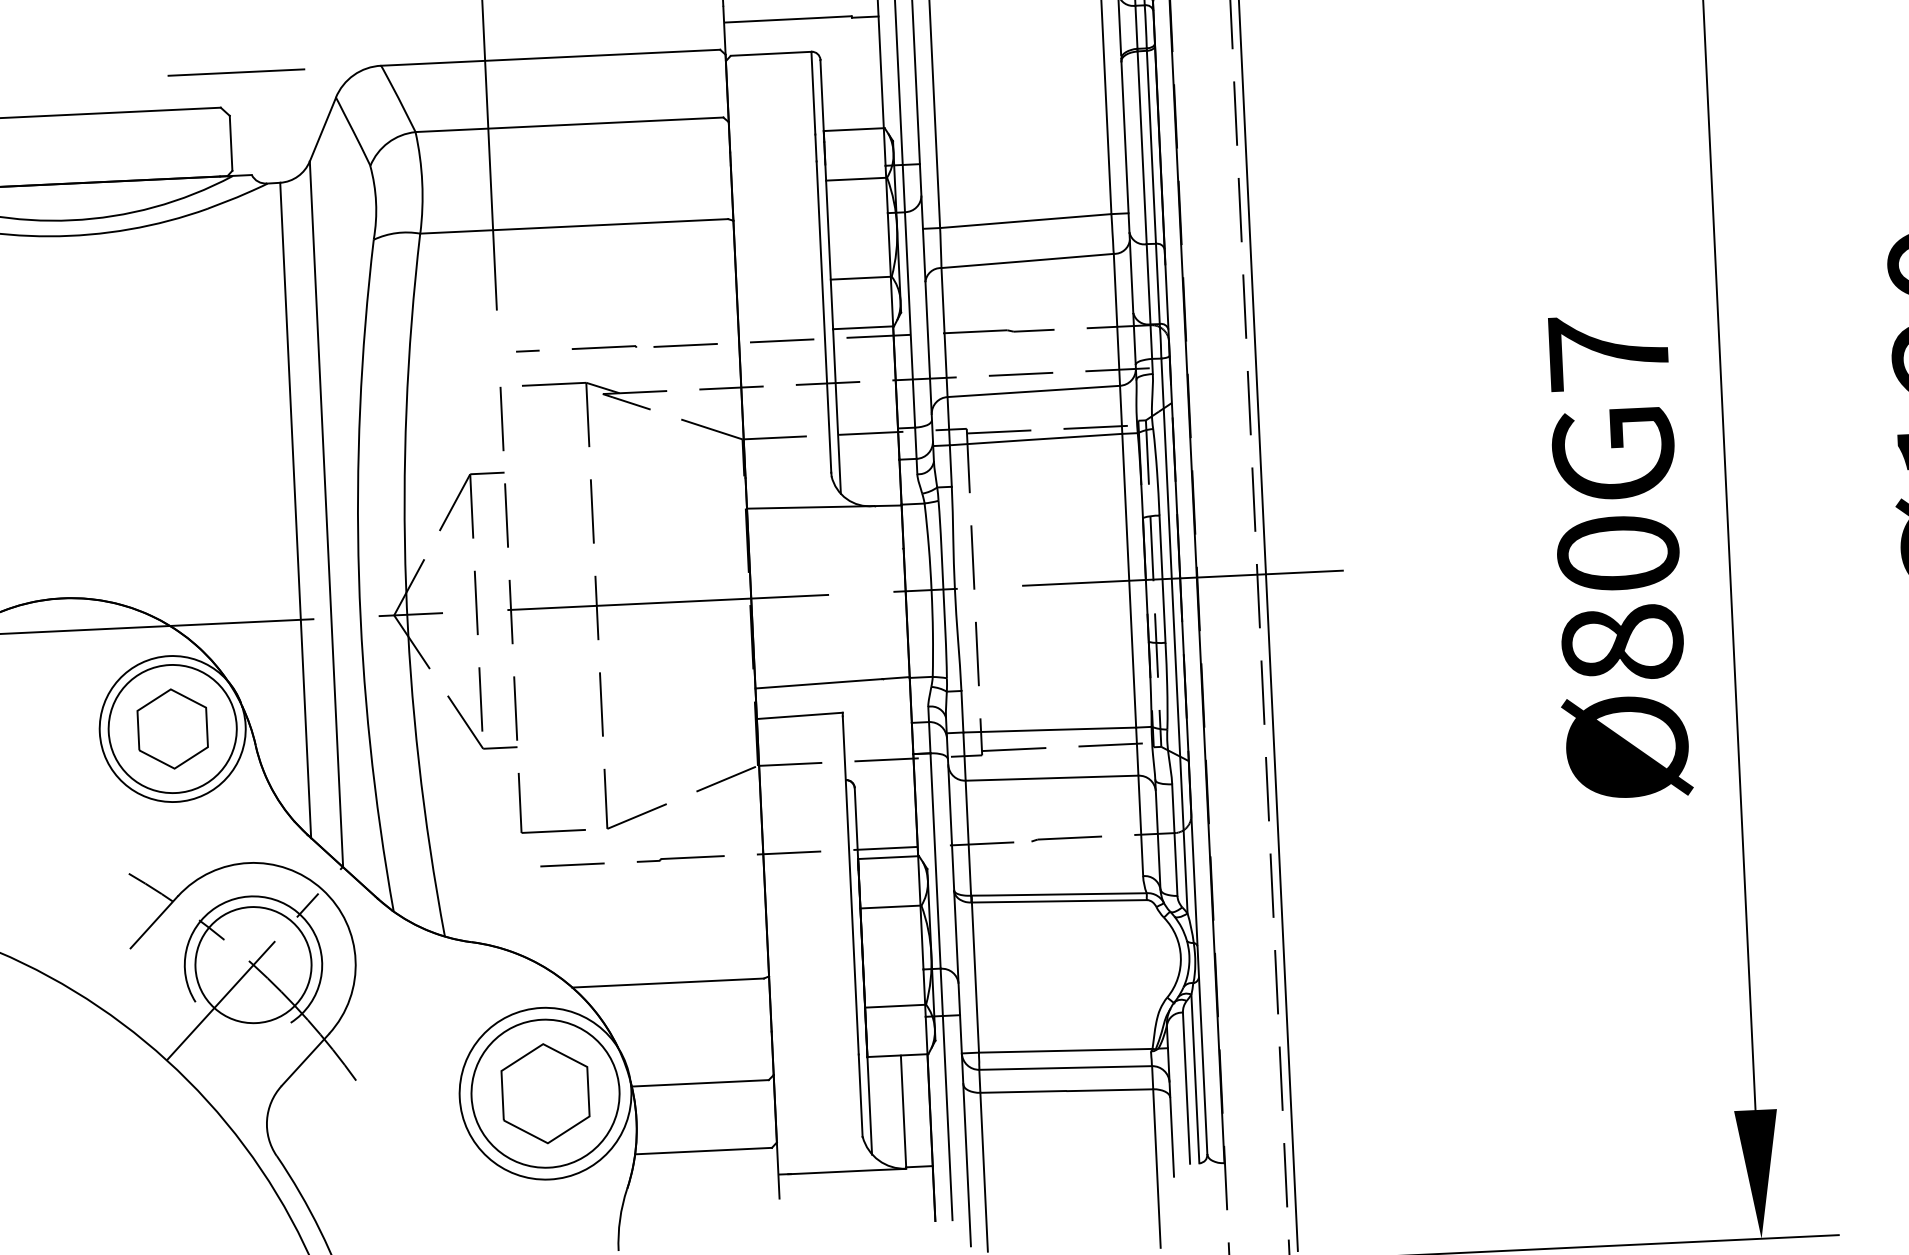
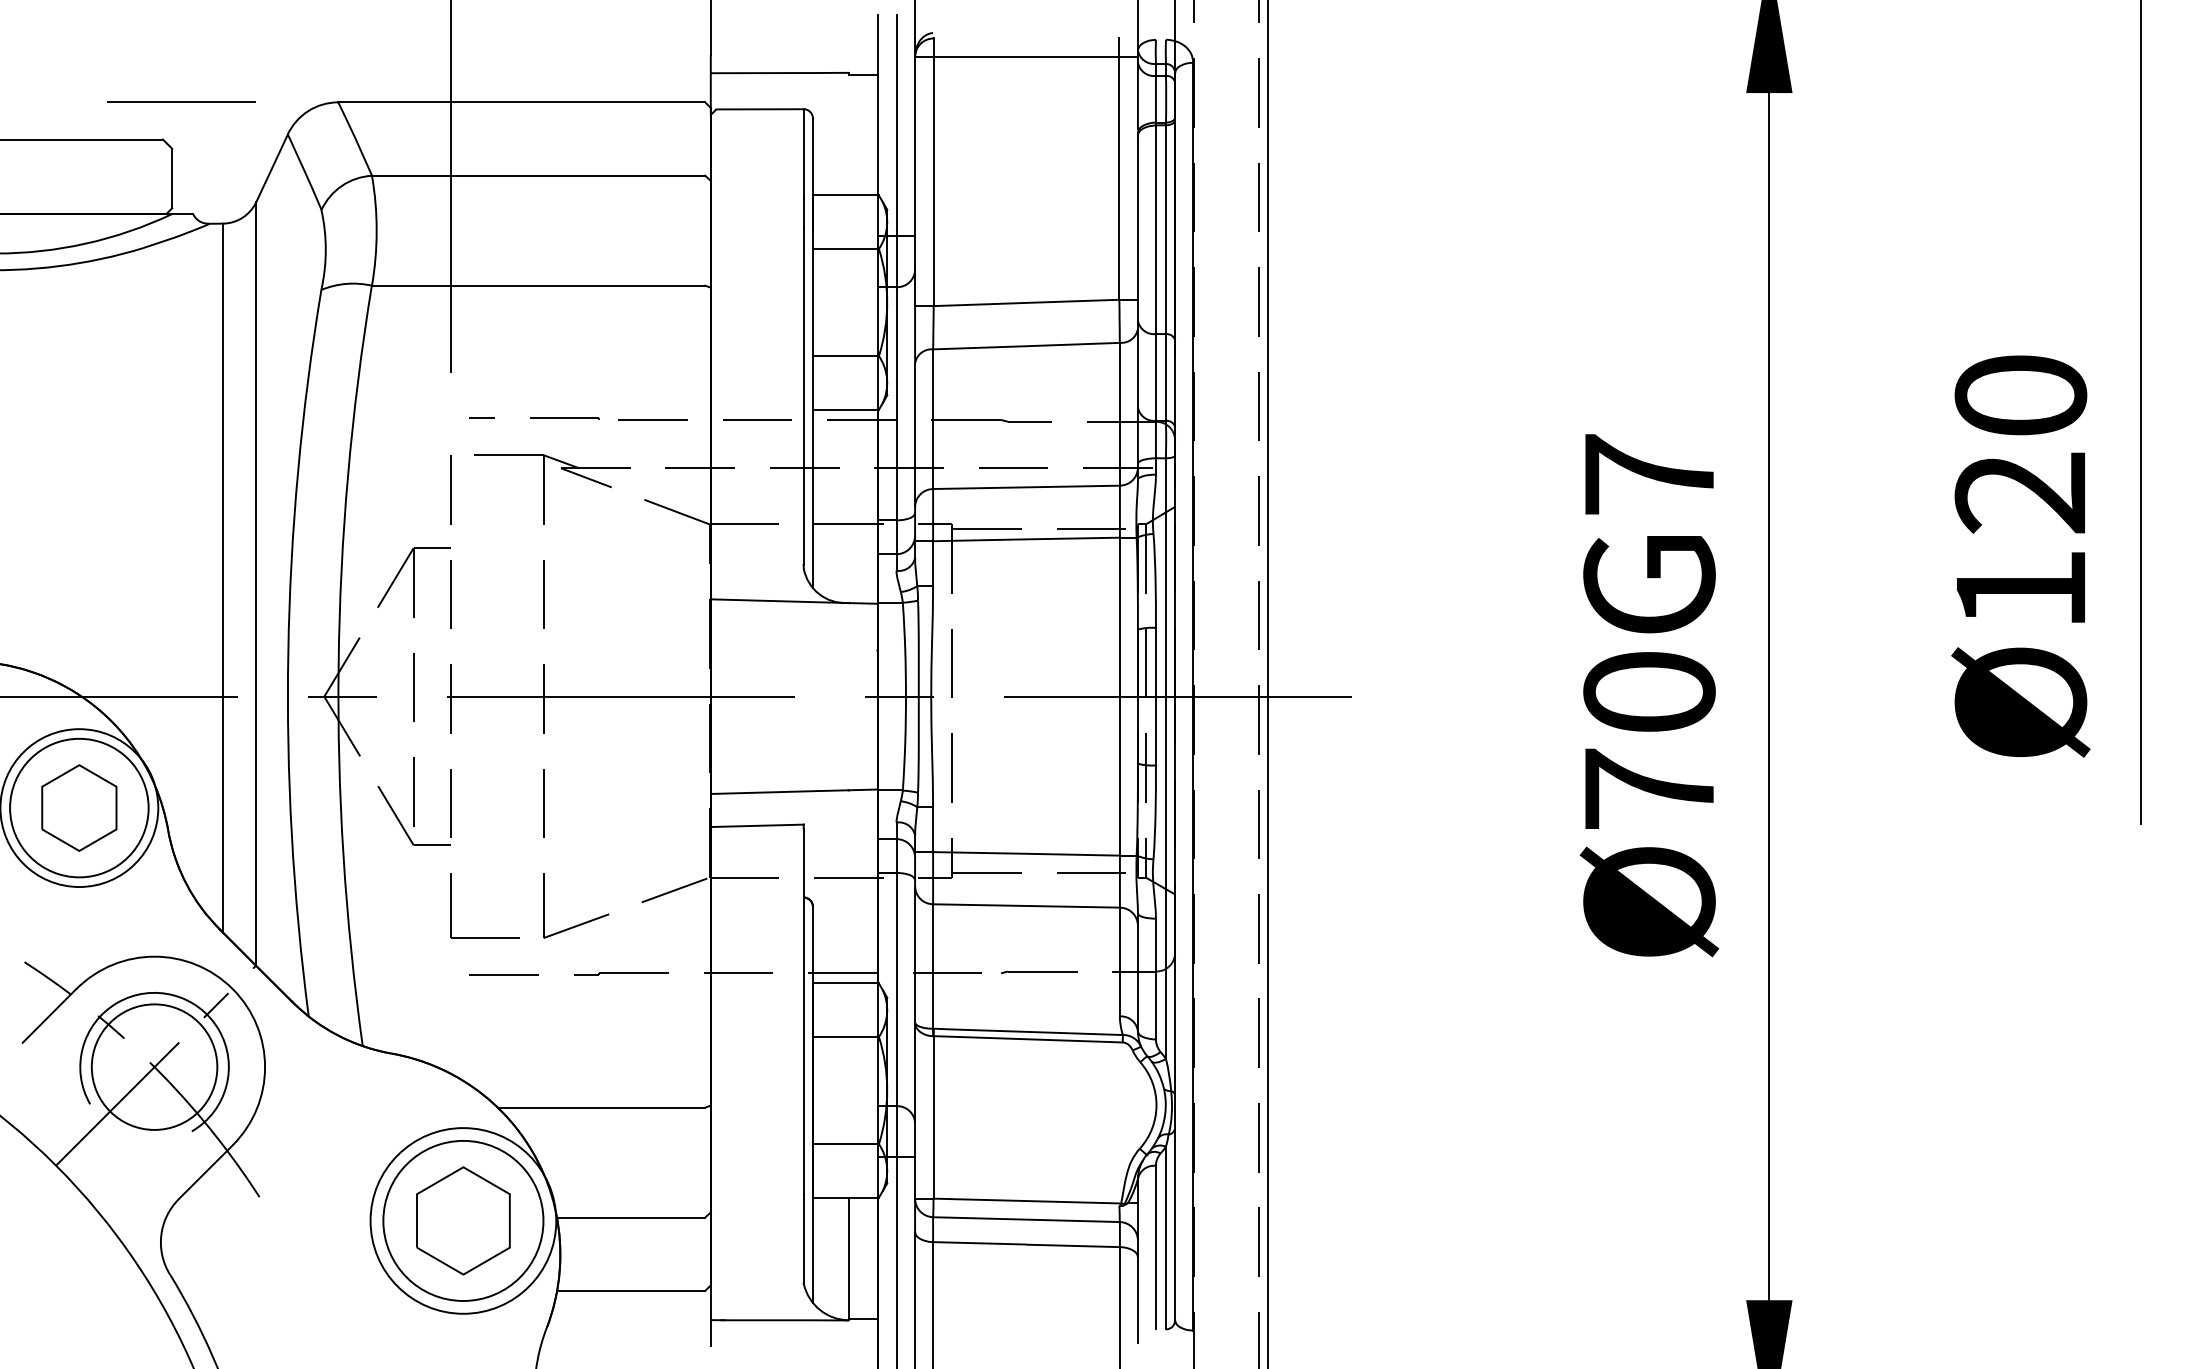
text: (1622, 642) -> (1649, 788), Ø80G7 -> Ø70G7

